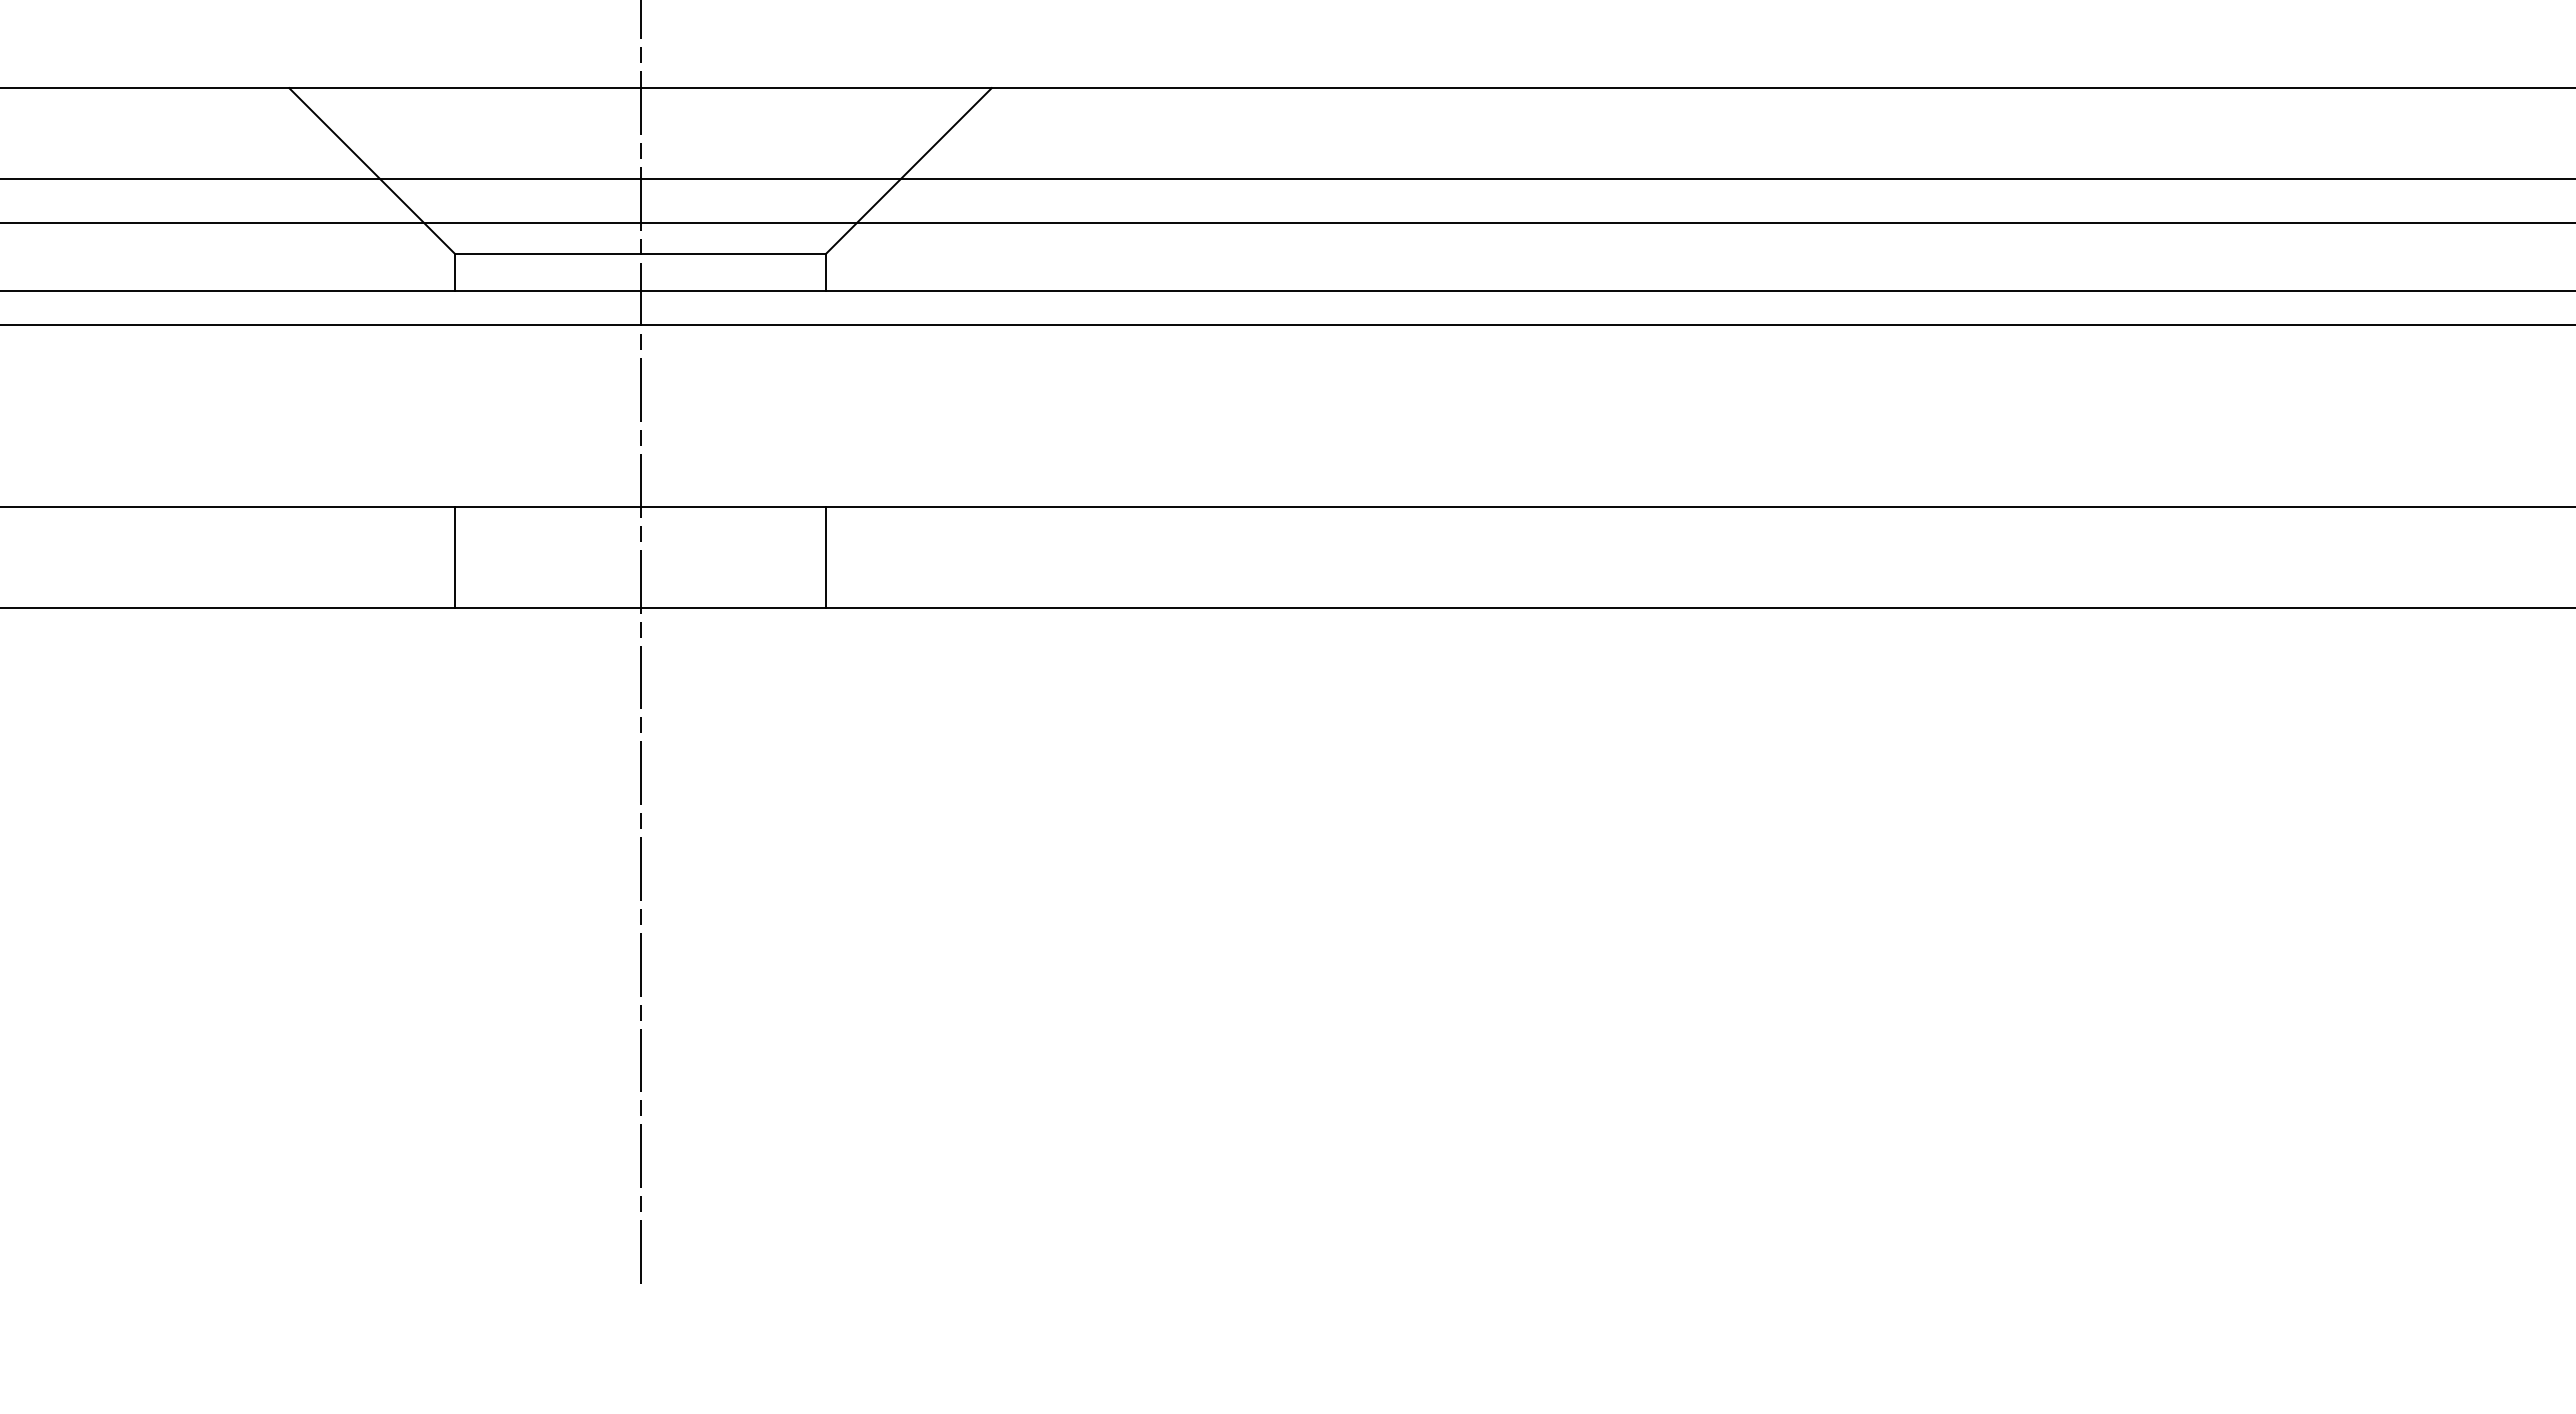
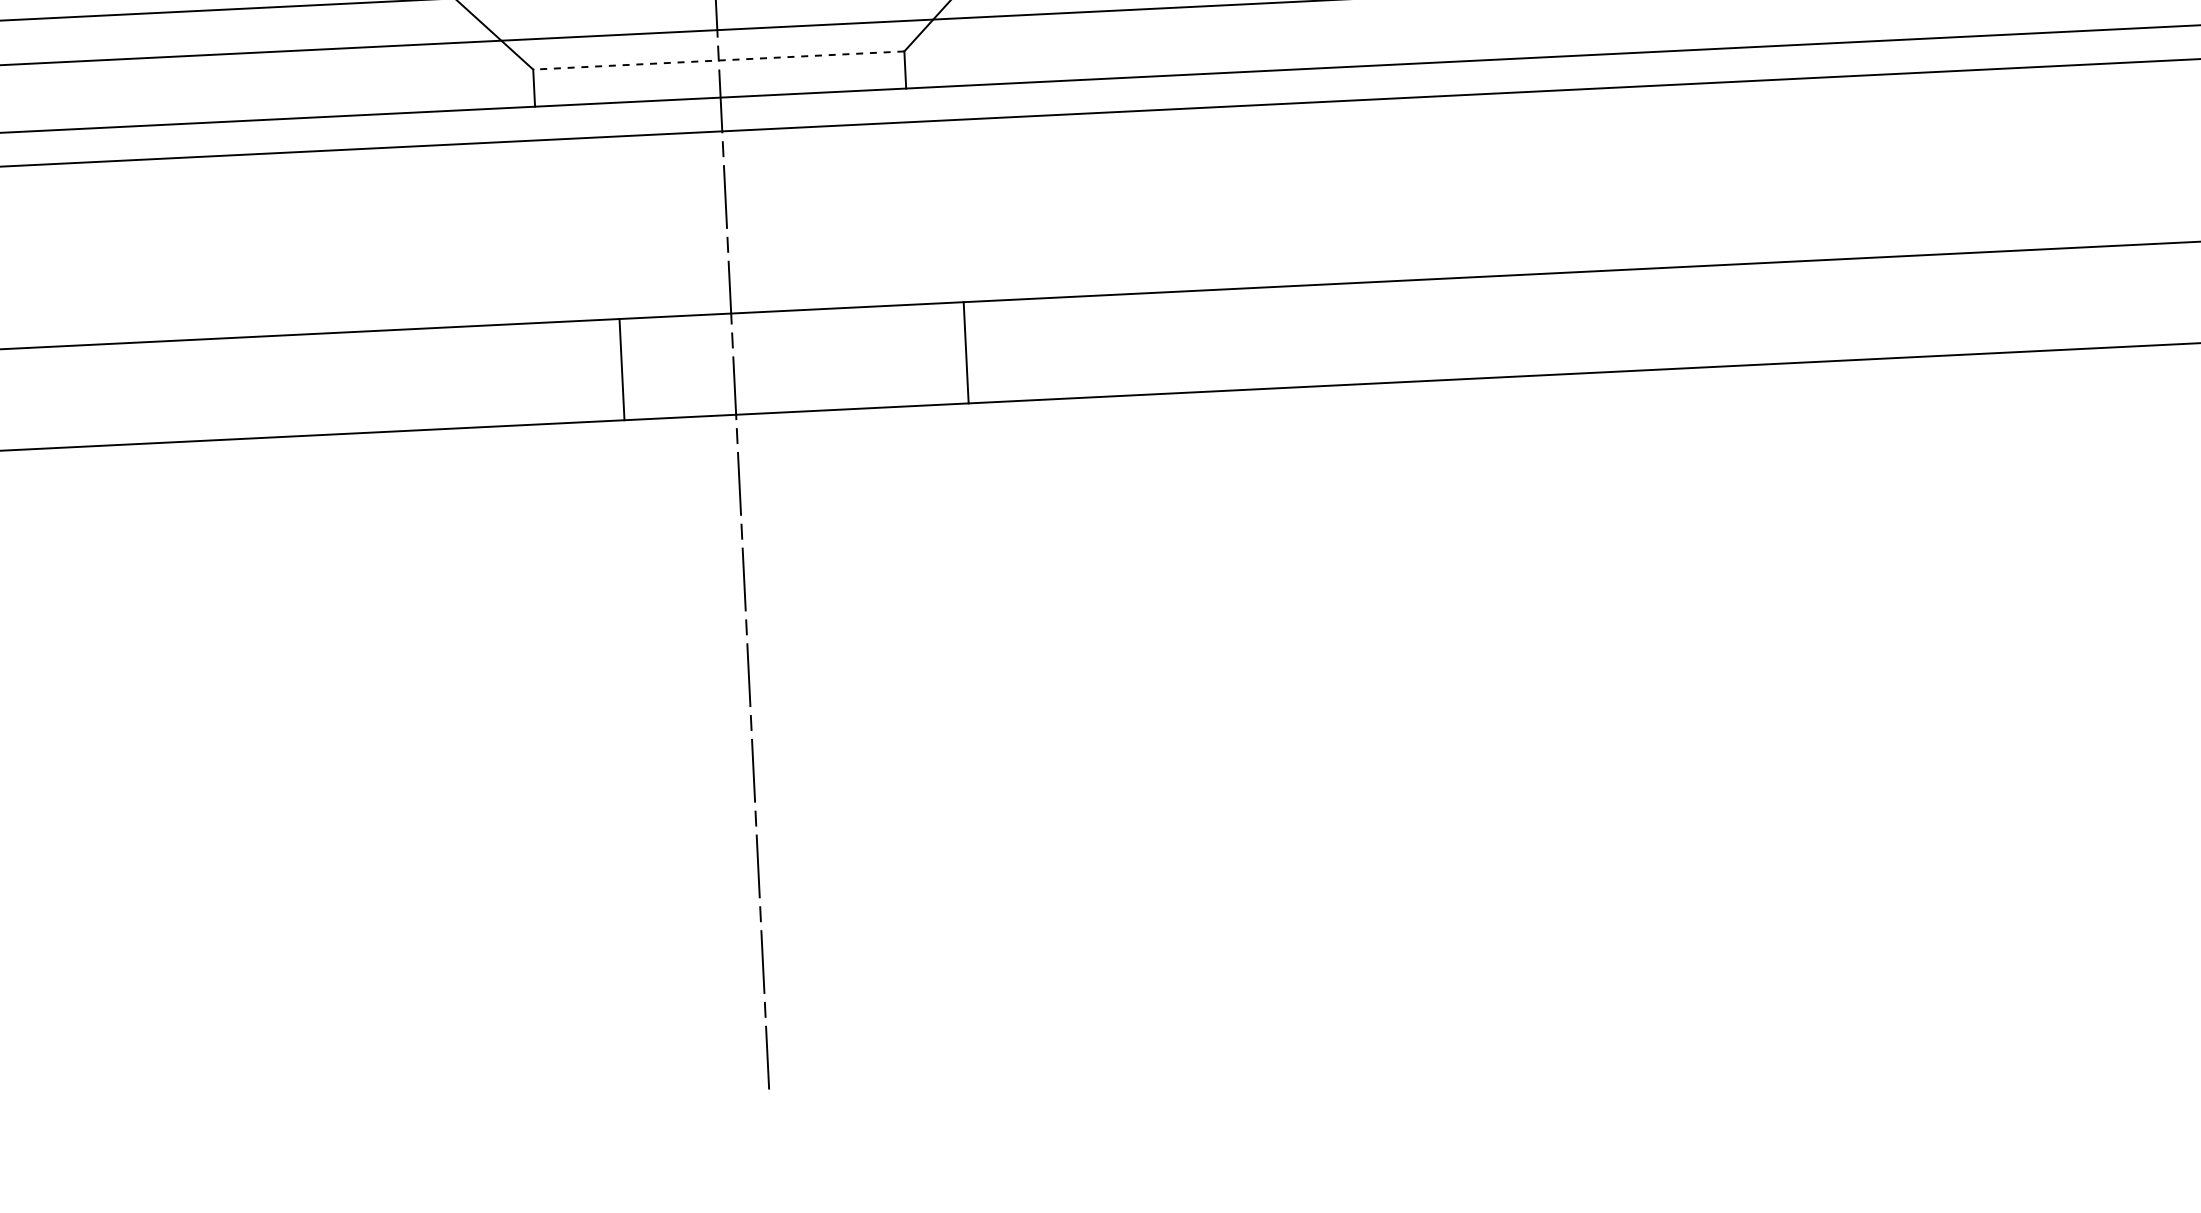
line: (640, 253) -> (718, 60), solid -> dashed
line: (454, 557) -> (621, 369), moved
line: (826, 557) -> (966, 352), moved

